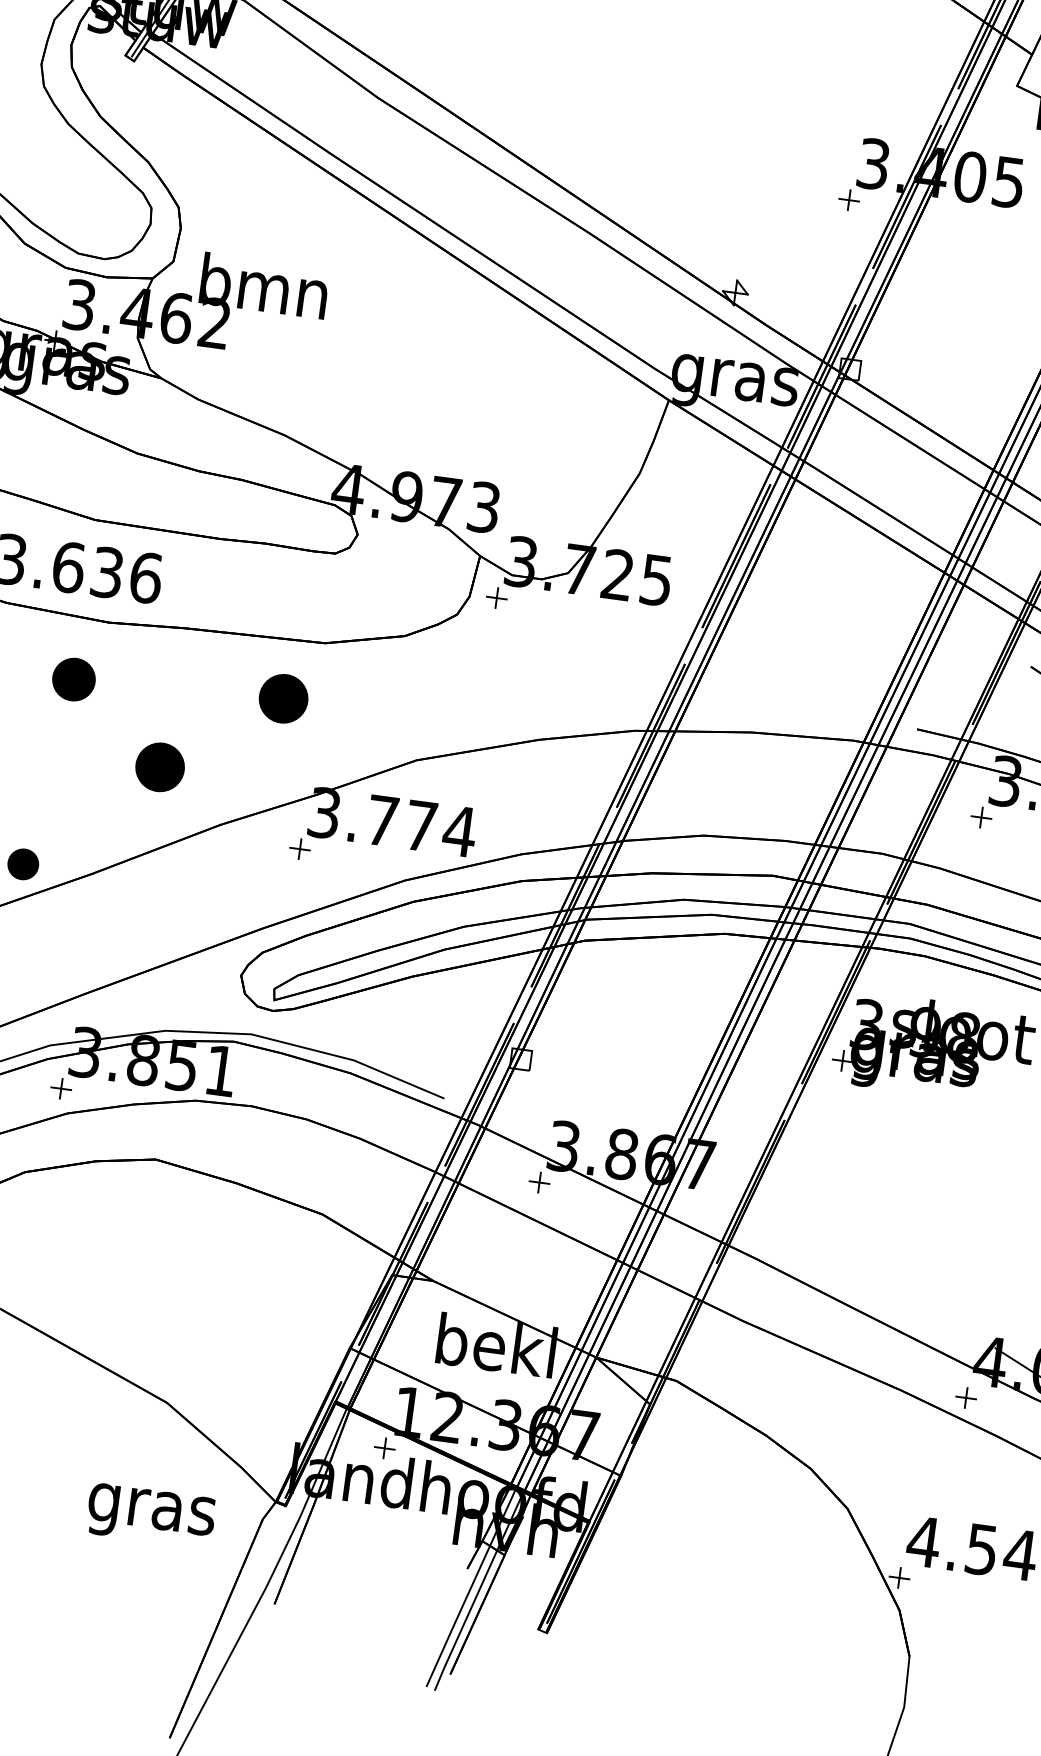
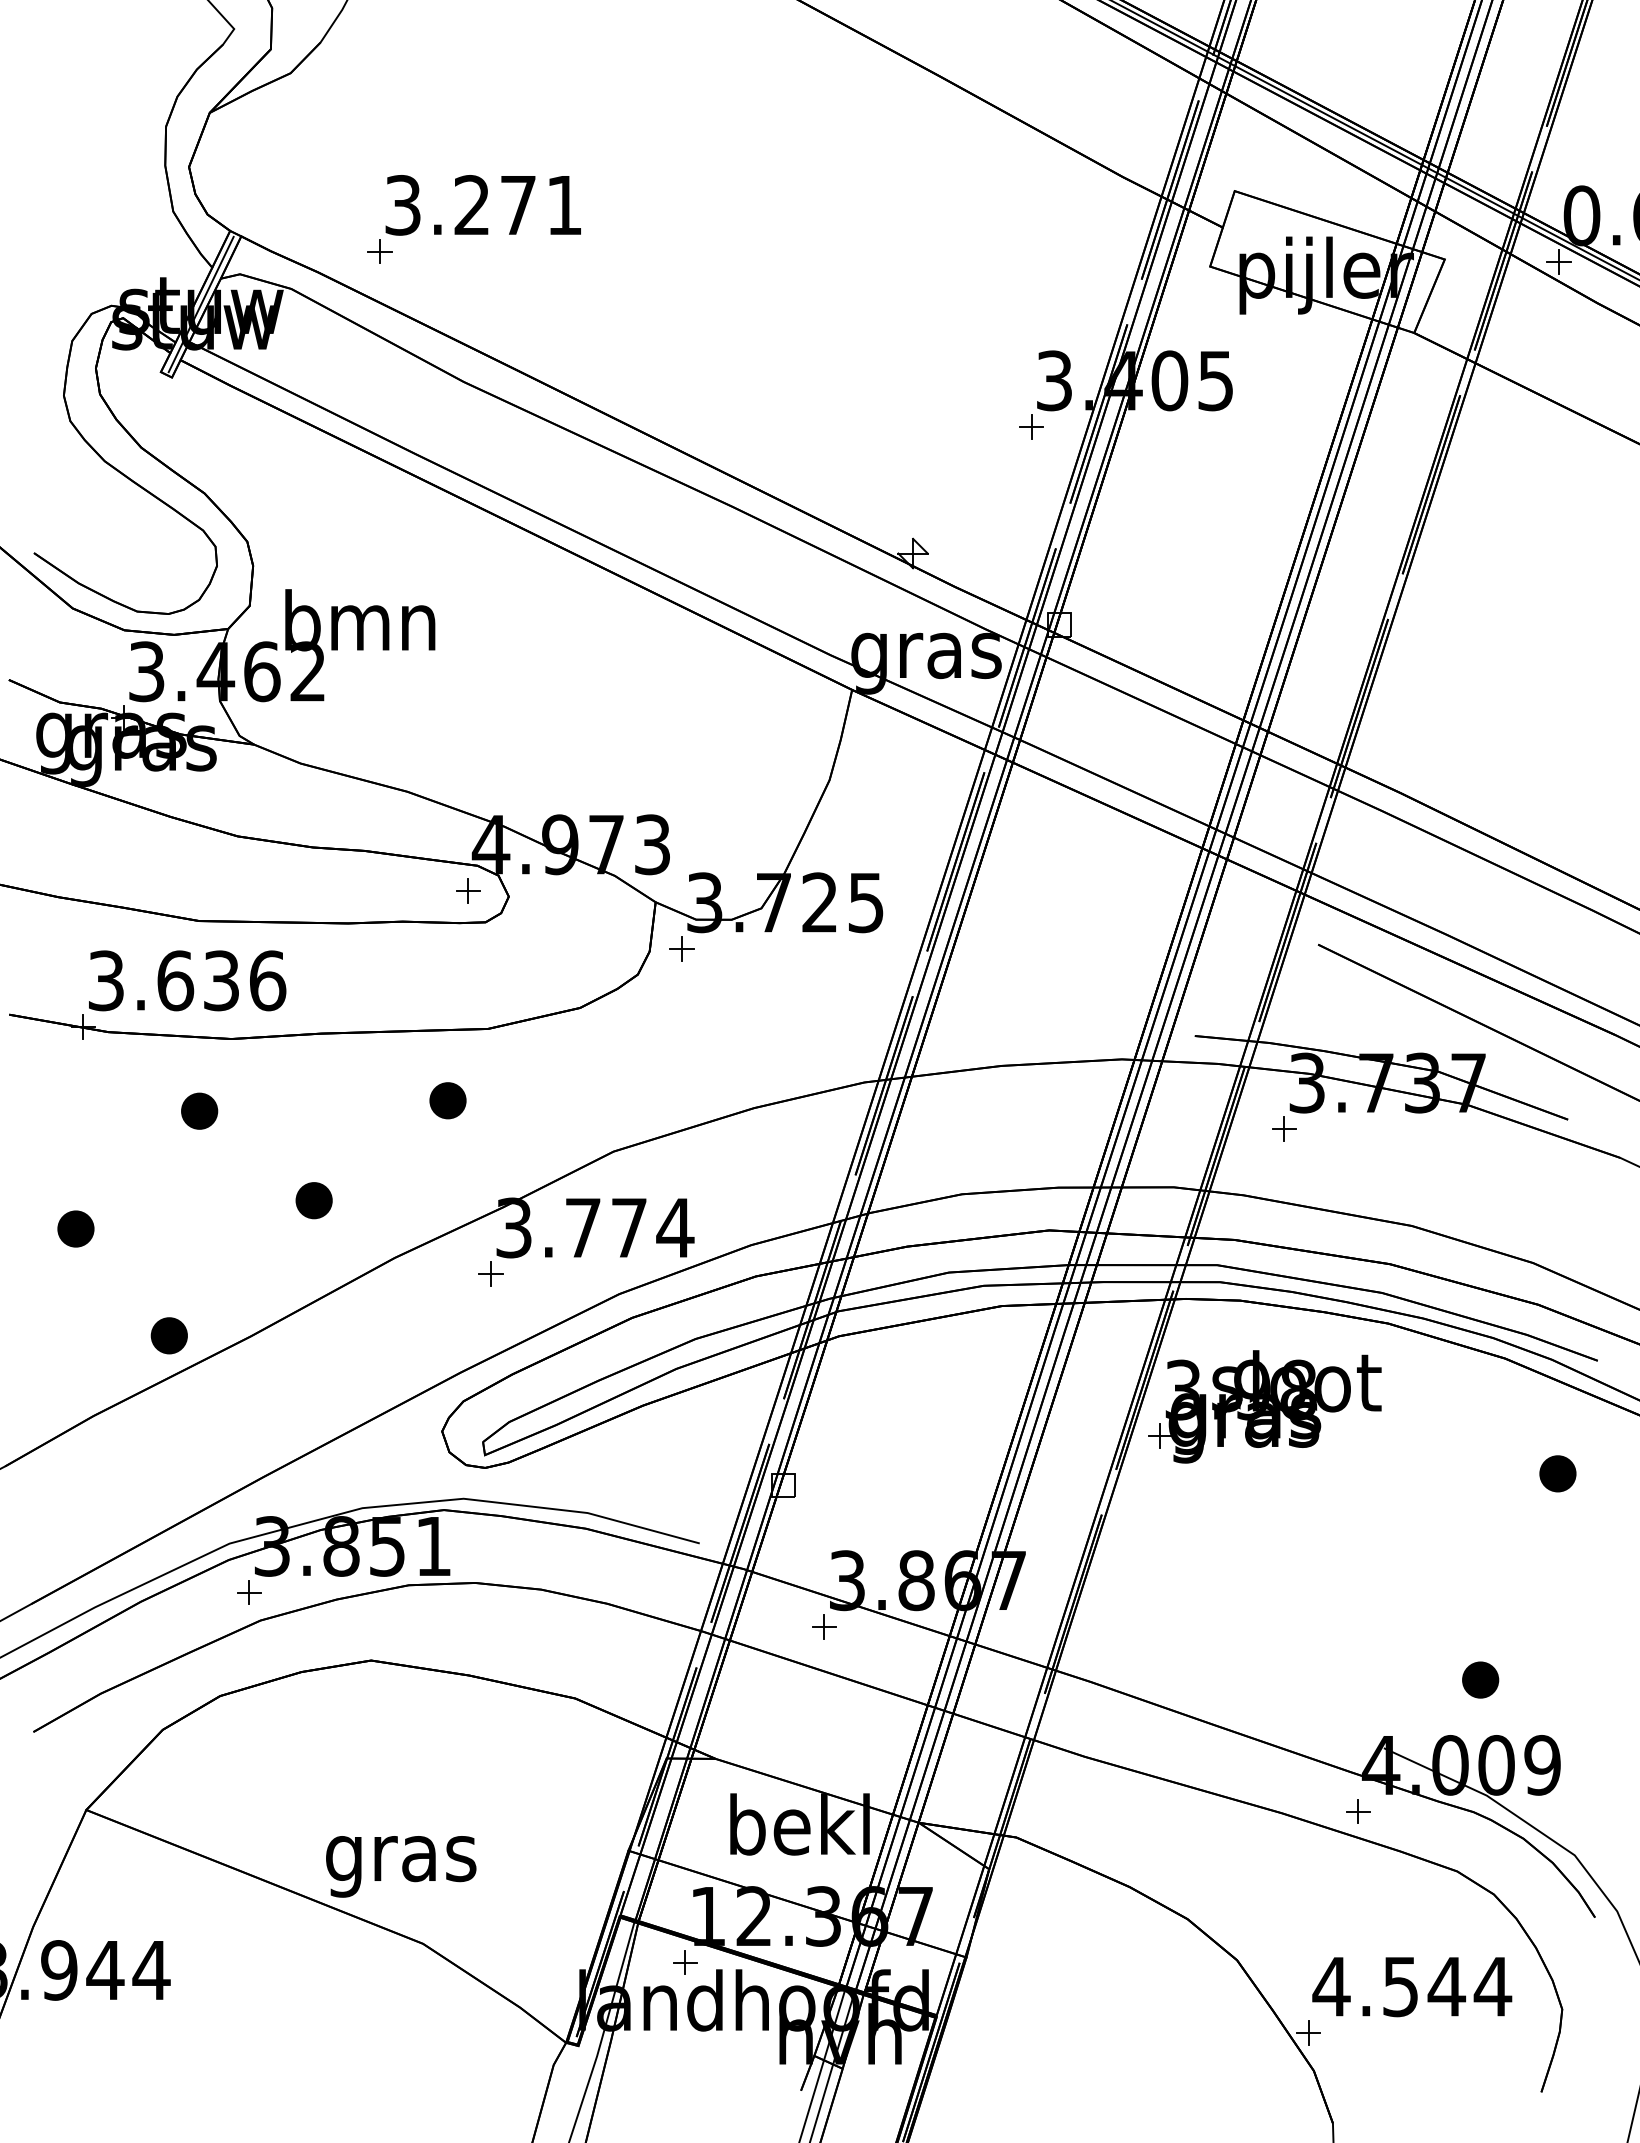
part: (324, 524) -> (468, 890), added
part: (74, 678) -> (199, 1110), size x0.71
part: (283, 698) -> (447, 1100), size x0.62
part: (159, 767) -> (313, 1200), size x0.62
text: (151, 1515) -> (401, 1866), moved

